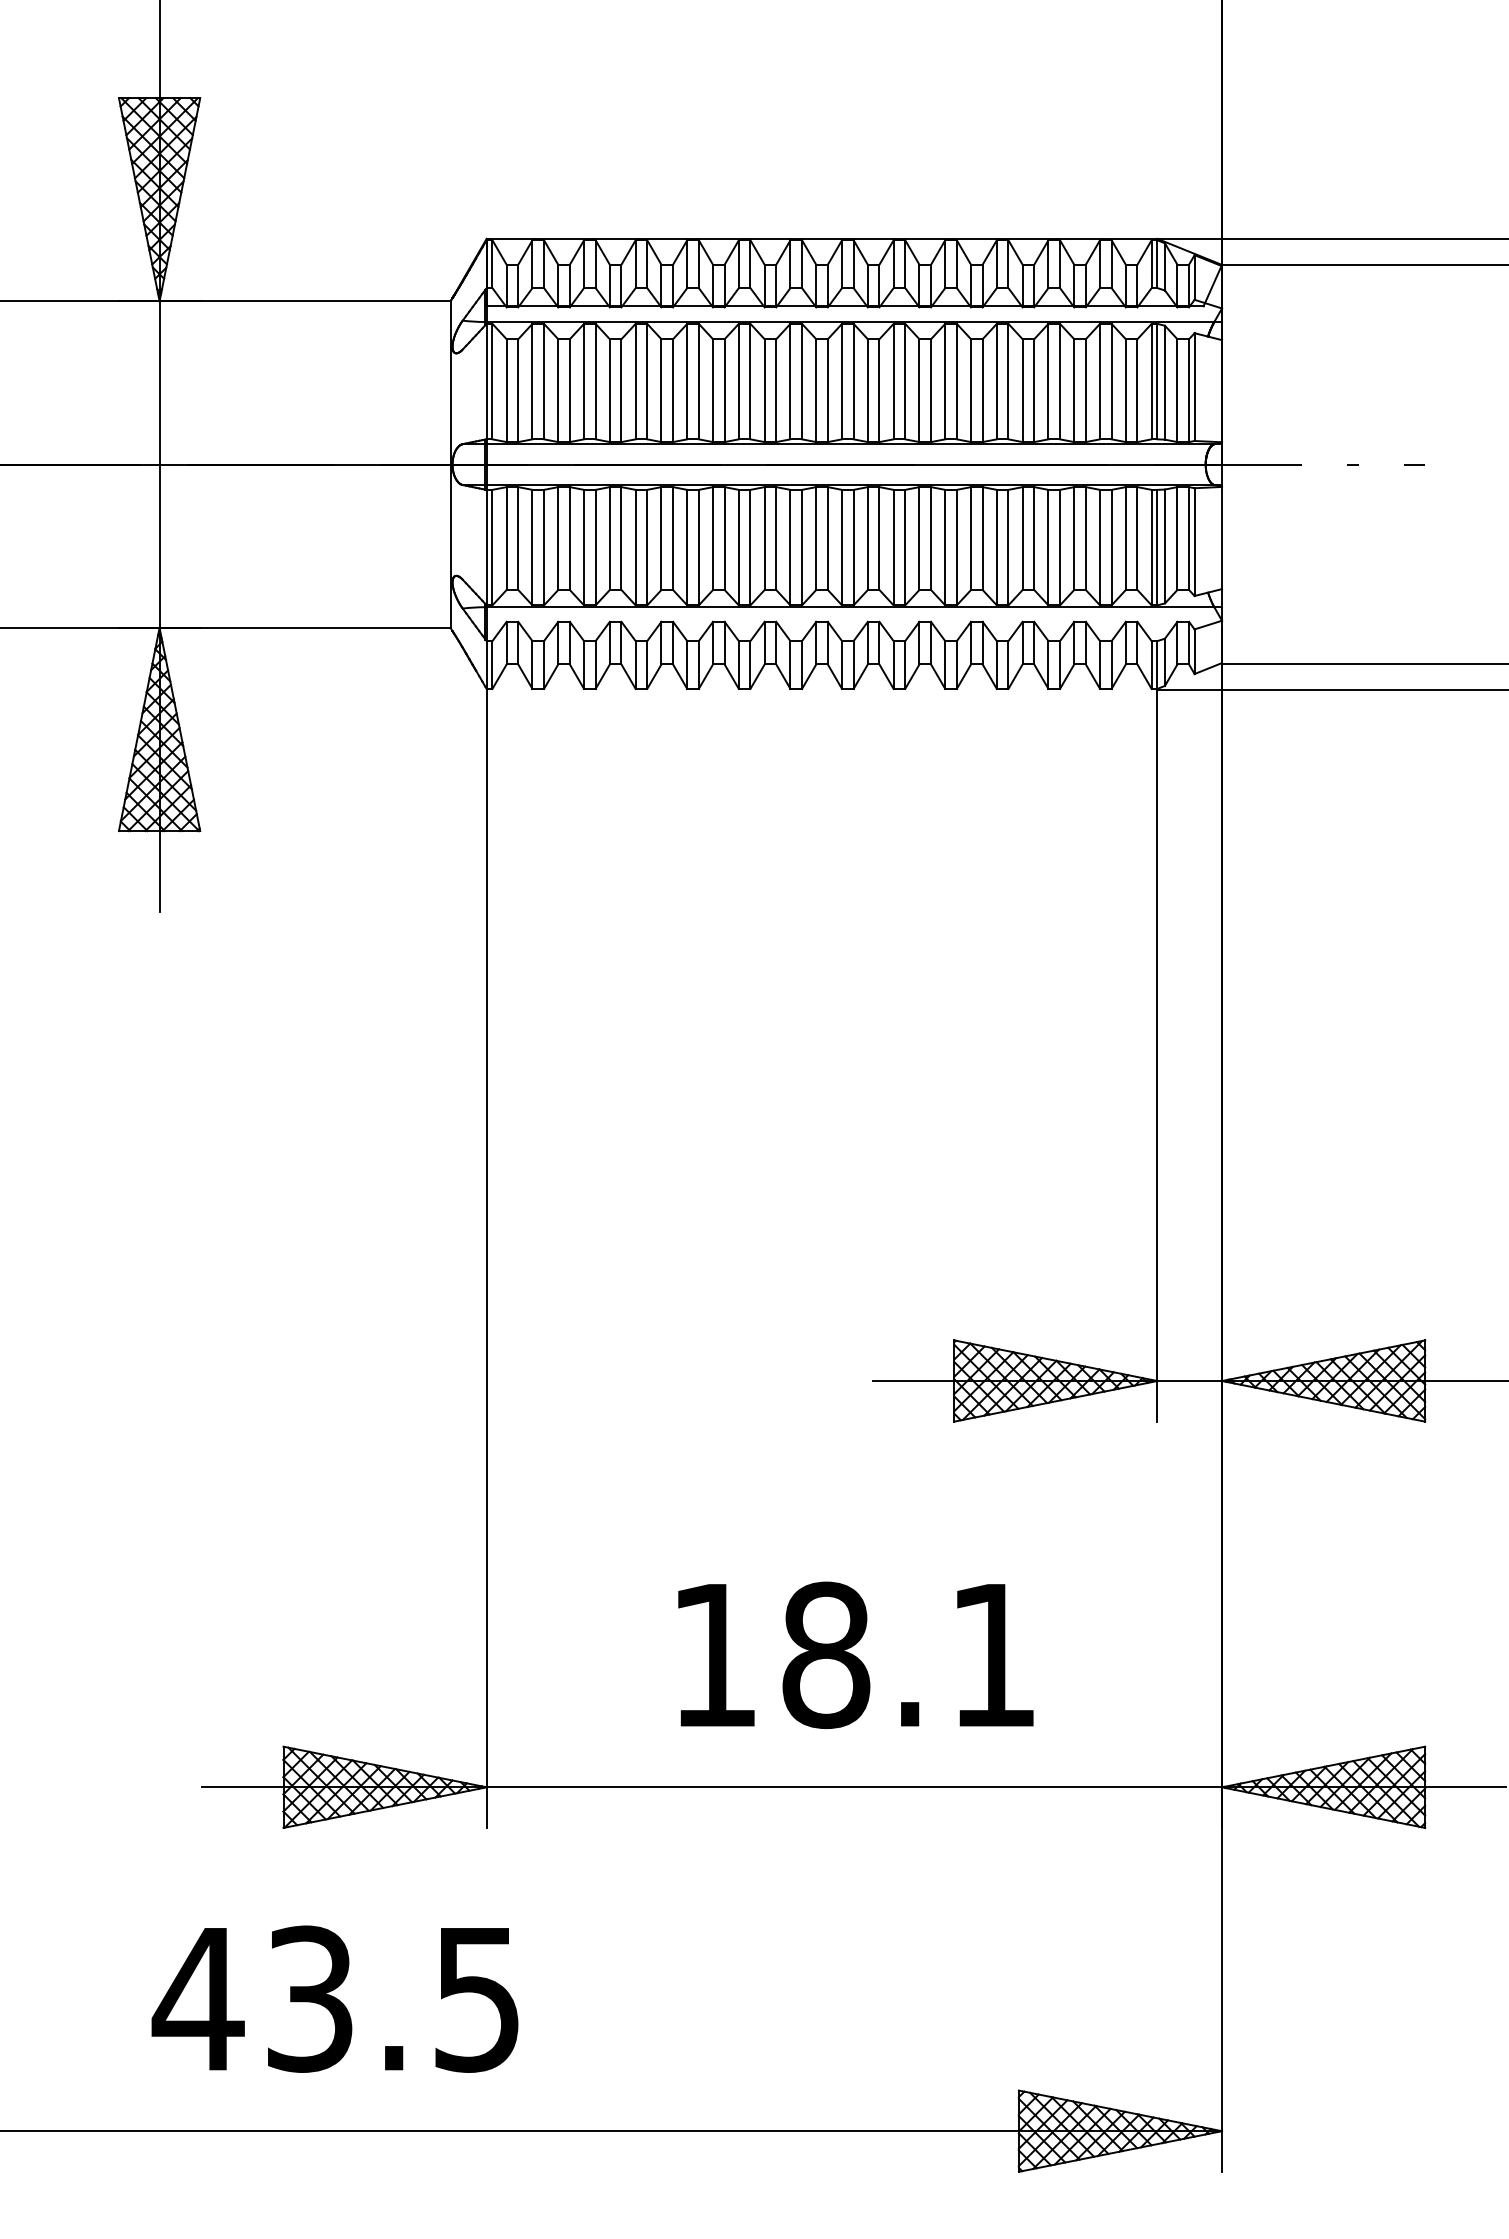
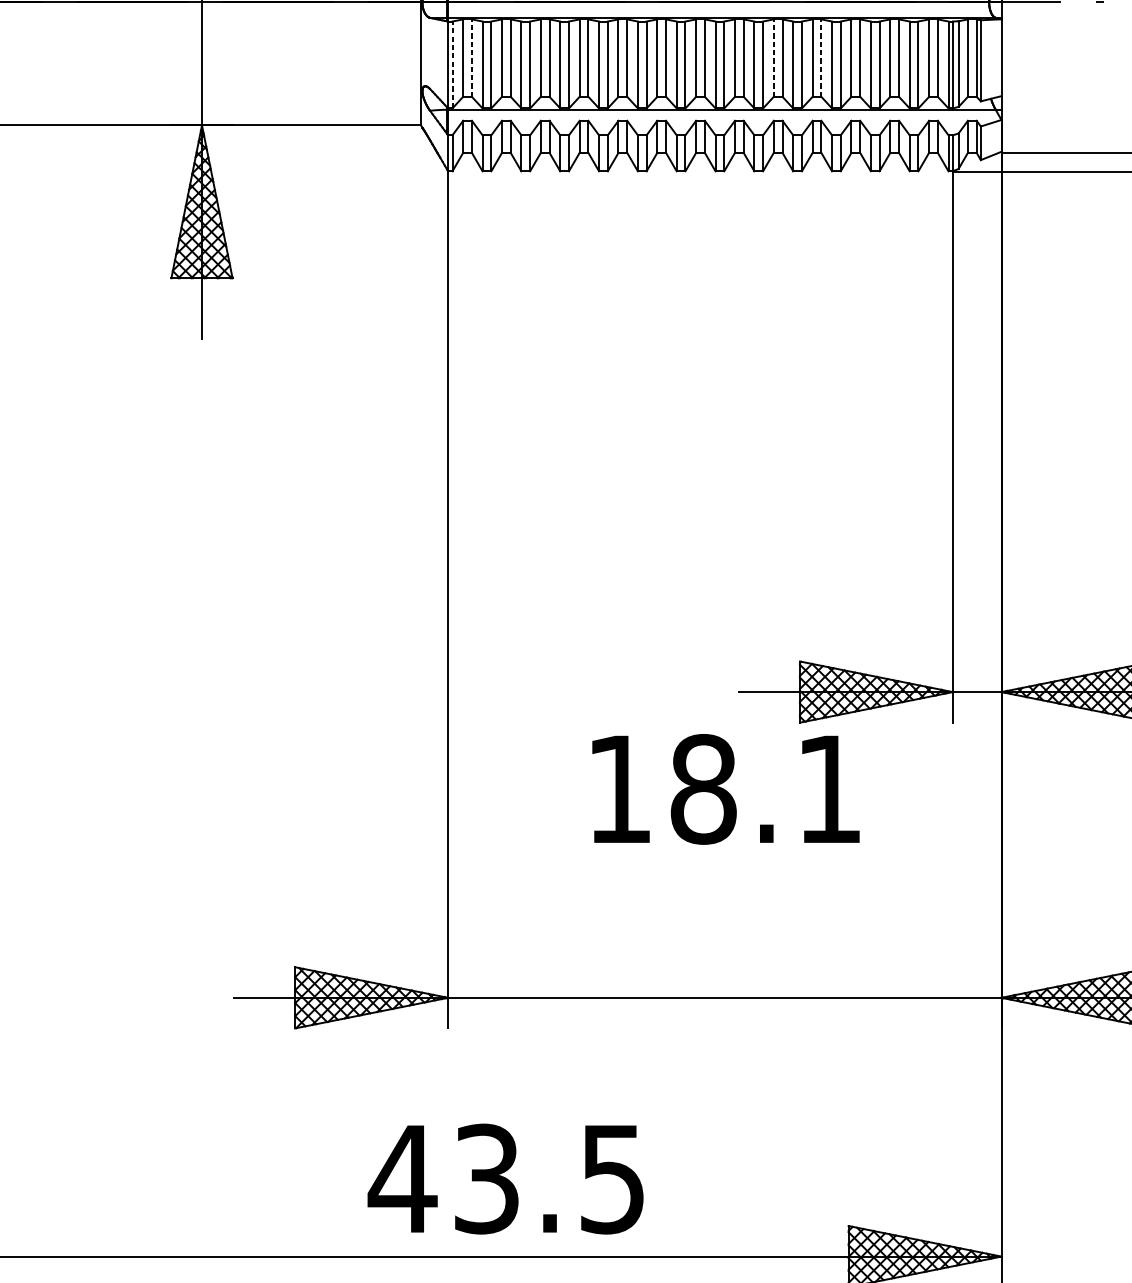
line: (518, 538) -> (472, 58), solid -> dashed
line: (919, 538) -> (773, 58), solid -> dashed
line: (982, 538) -> (821, 58), solid -> dashed
line: (492, 547) -> (452, 64), solid -> dashed
text: (855, 1655) -> (725, 789), moved
text: (334, 1998) -> (505, 1178), moved

